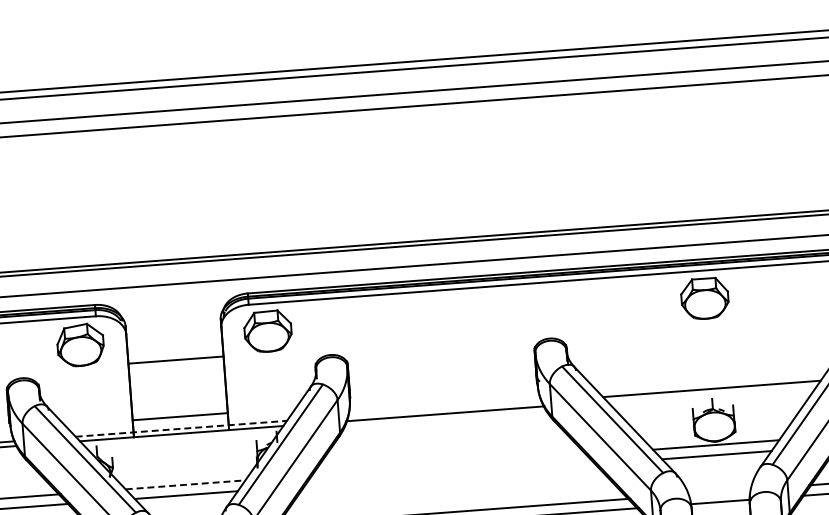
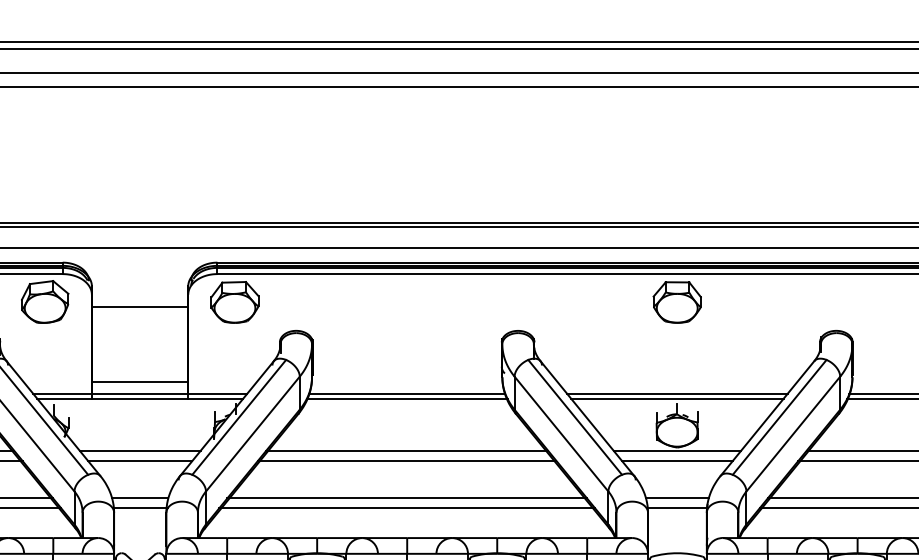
line: (175, 360) -> (139, 307), moved
line: (712, 393) -> (677, 398), added
line: (445, 408) -> (407, 393), added
line: (181, 428) -> (140, 393), dashed -> solid
line: (449, 464) -> (407, 450), added
line: (449, 474) -> (406, 460), added
line: (185, 484) -> (140, 450), dashed -> solid
line: (719, 492) -> (677, 498), added

